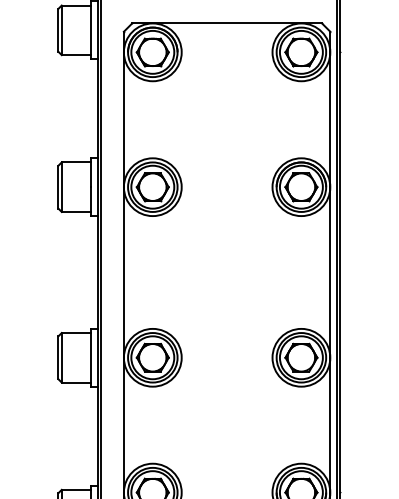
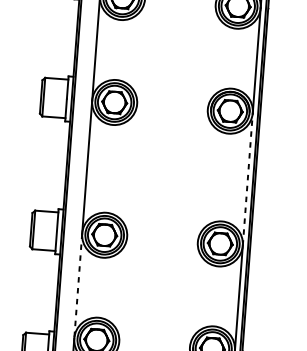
line: (330, 272) -> (247, 179), solid -> dashed
line: (123, 425) -> (77, 286), solid -> dashed

